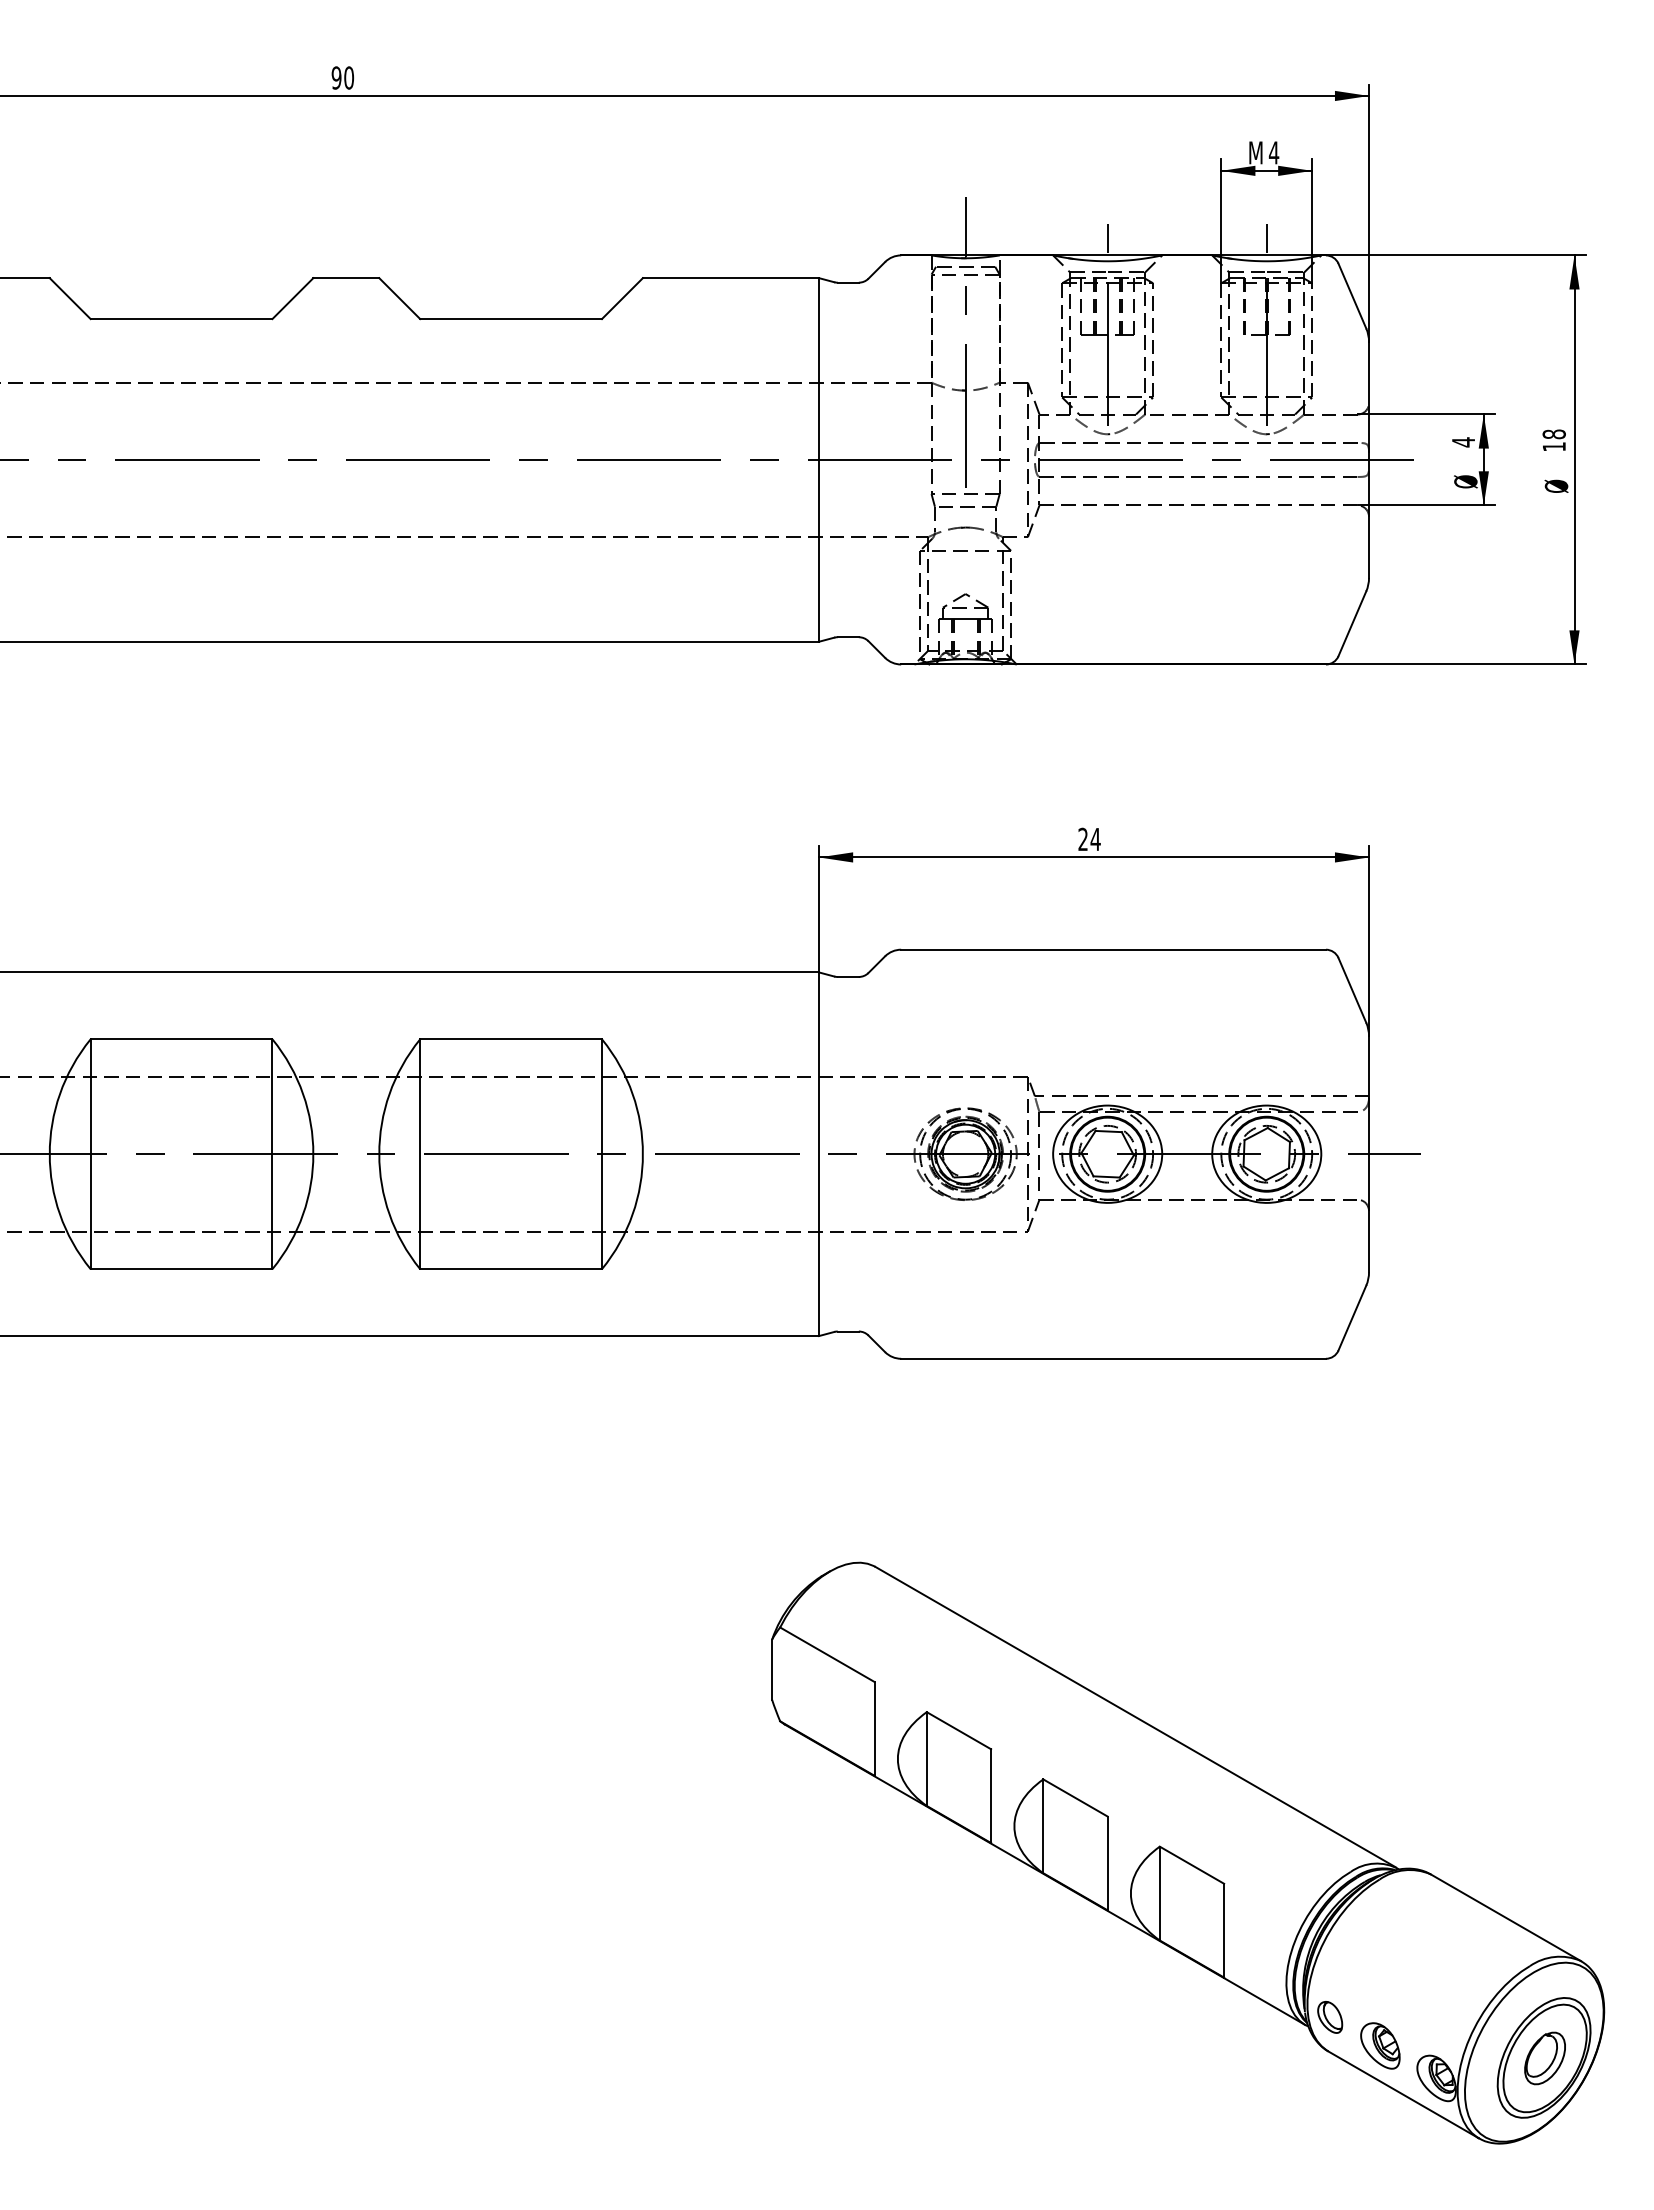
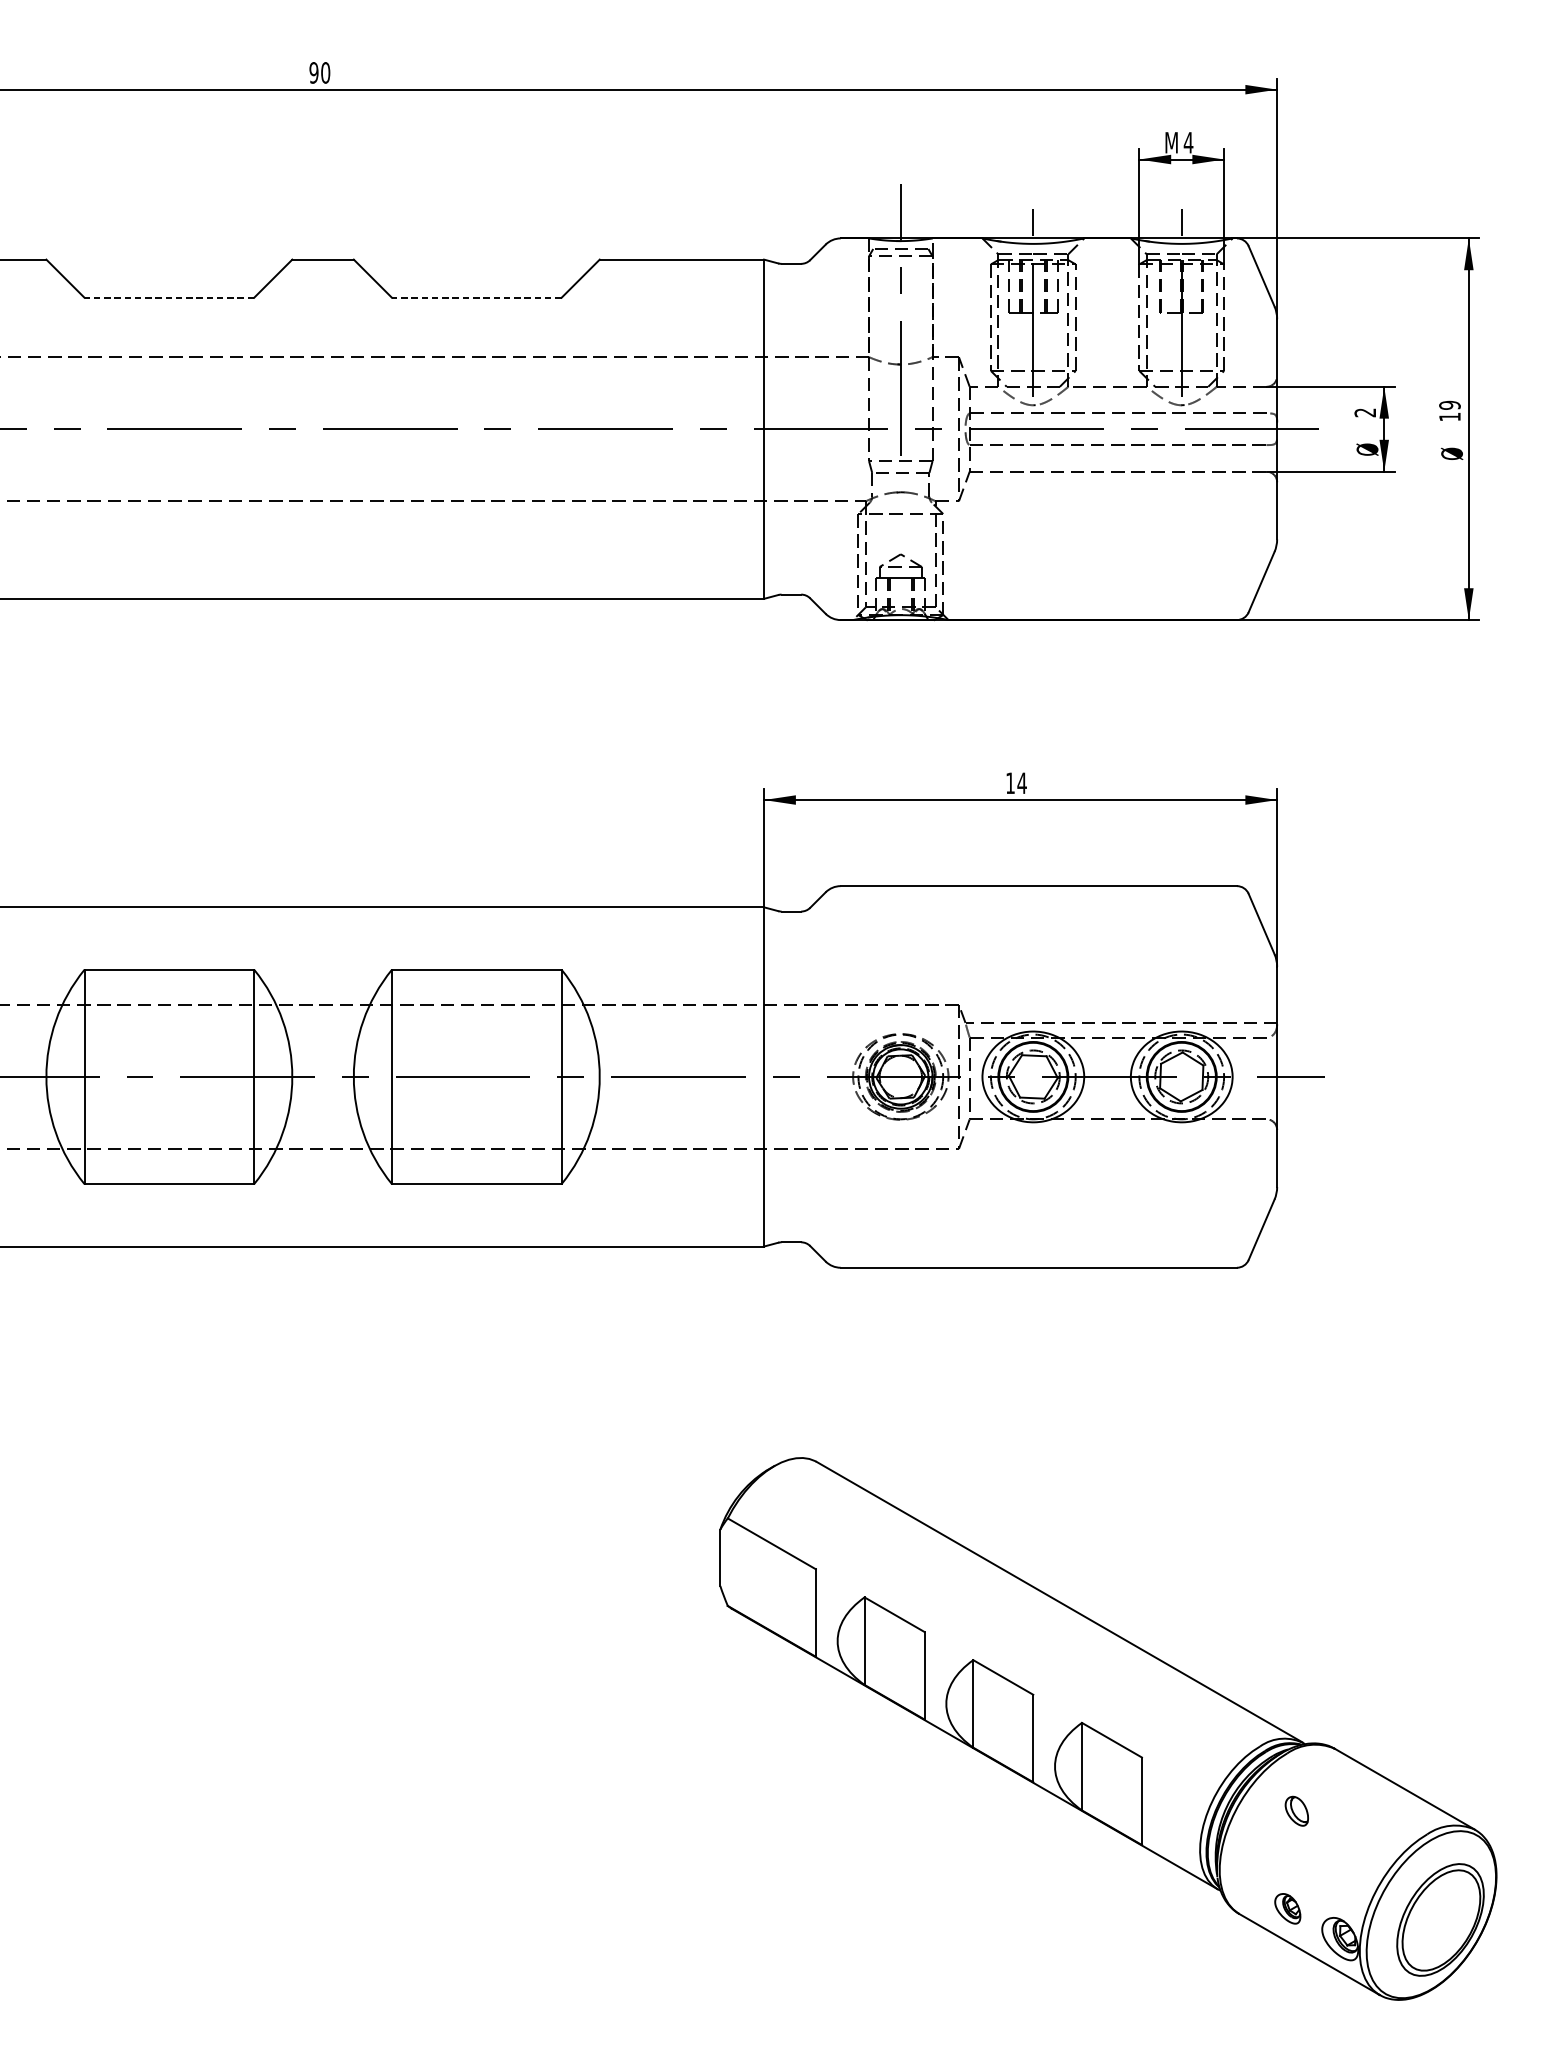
line: (181, 319) -> (169, 298), solid -> dashed
line: (511, 319) -> (477, 298), solid -> dashed
text: (1553, 434) -> (1449, 405), 18 -> 19
text: (1462, 442) -> (1364, 412), 4 -> 2
text: (1082, 838) -> (1009, 782), 24 -> 14
part: (1330, 2017) -> (1297, 1811), moved
part: (1380, 2045) -> (1287, 1908), size x0.7
part: (1544, 2058) -> (1440, 1920), removed

